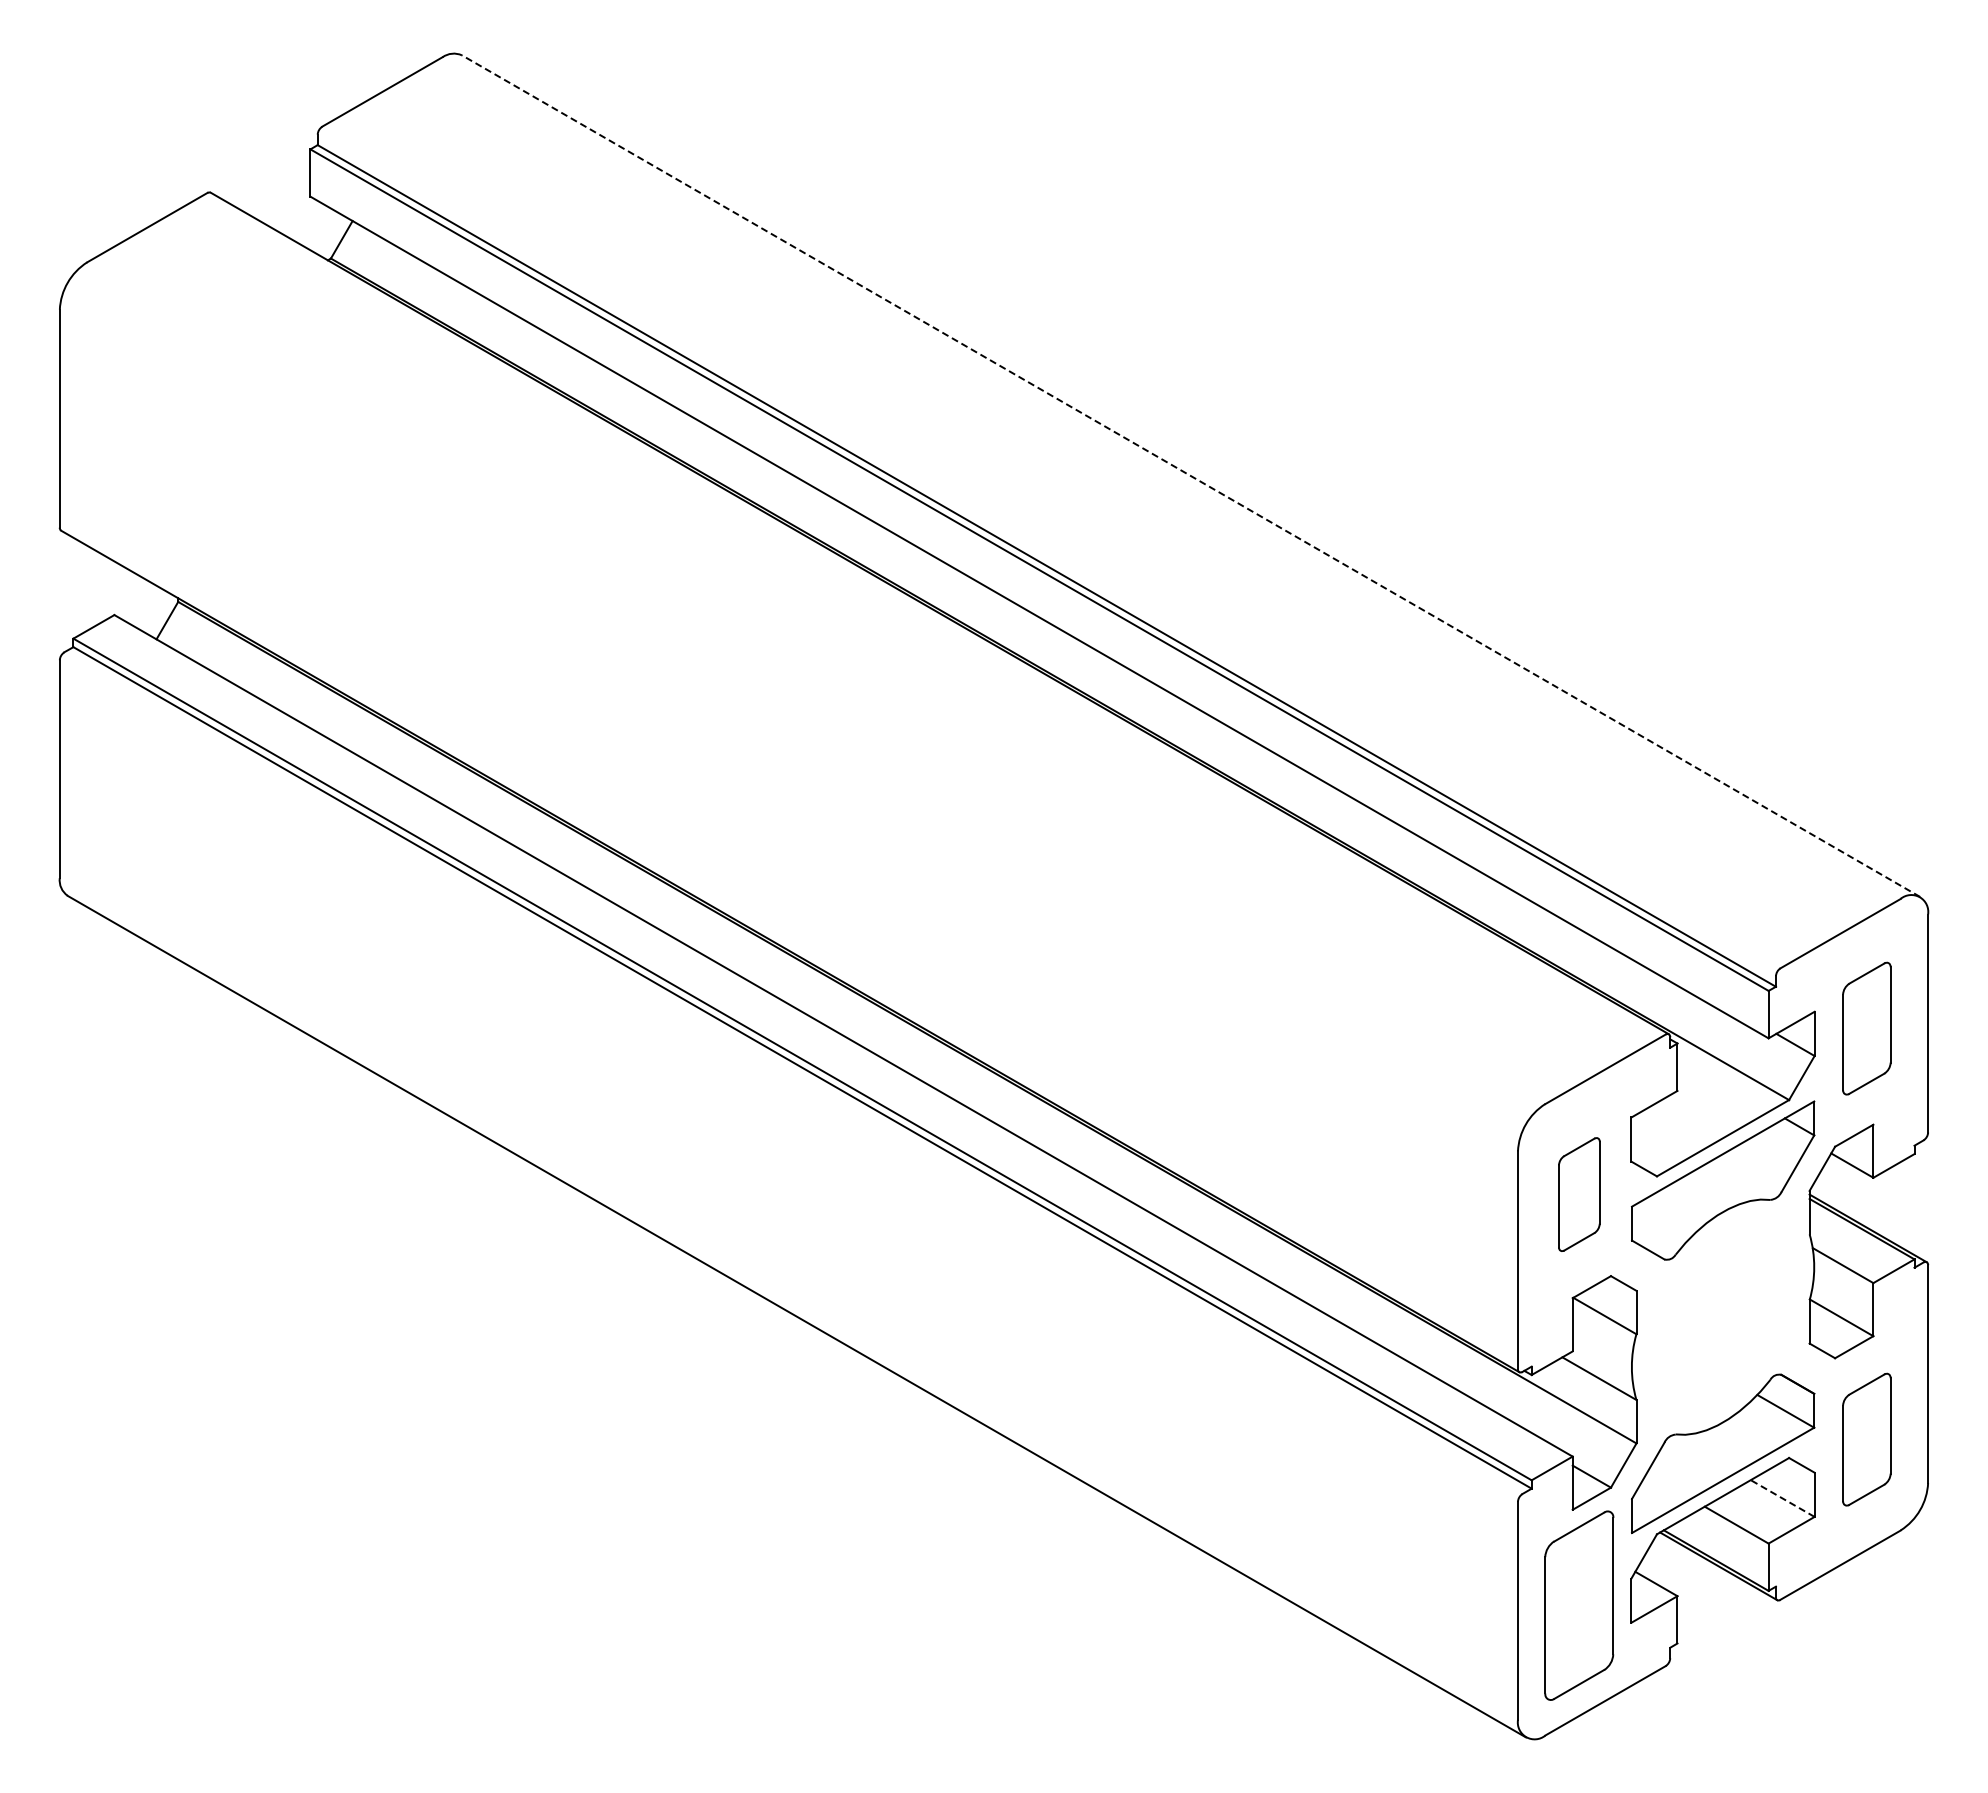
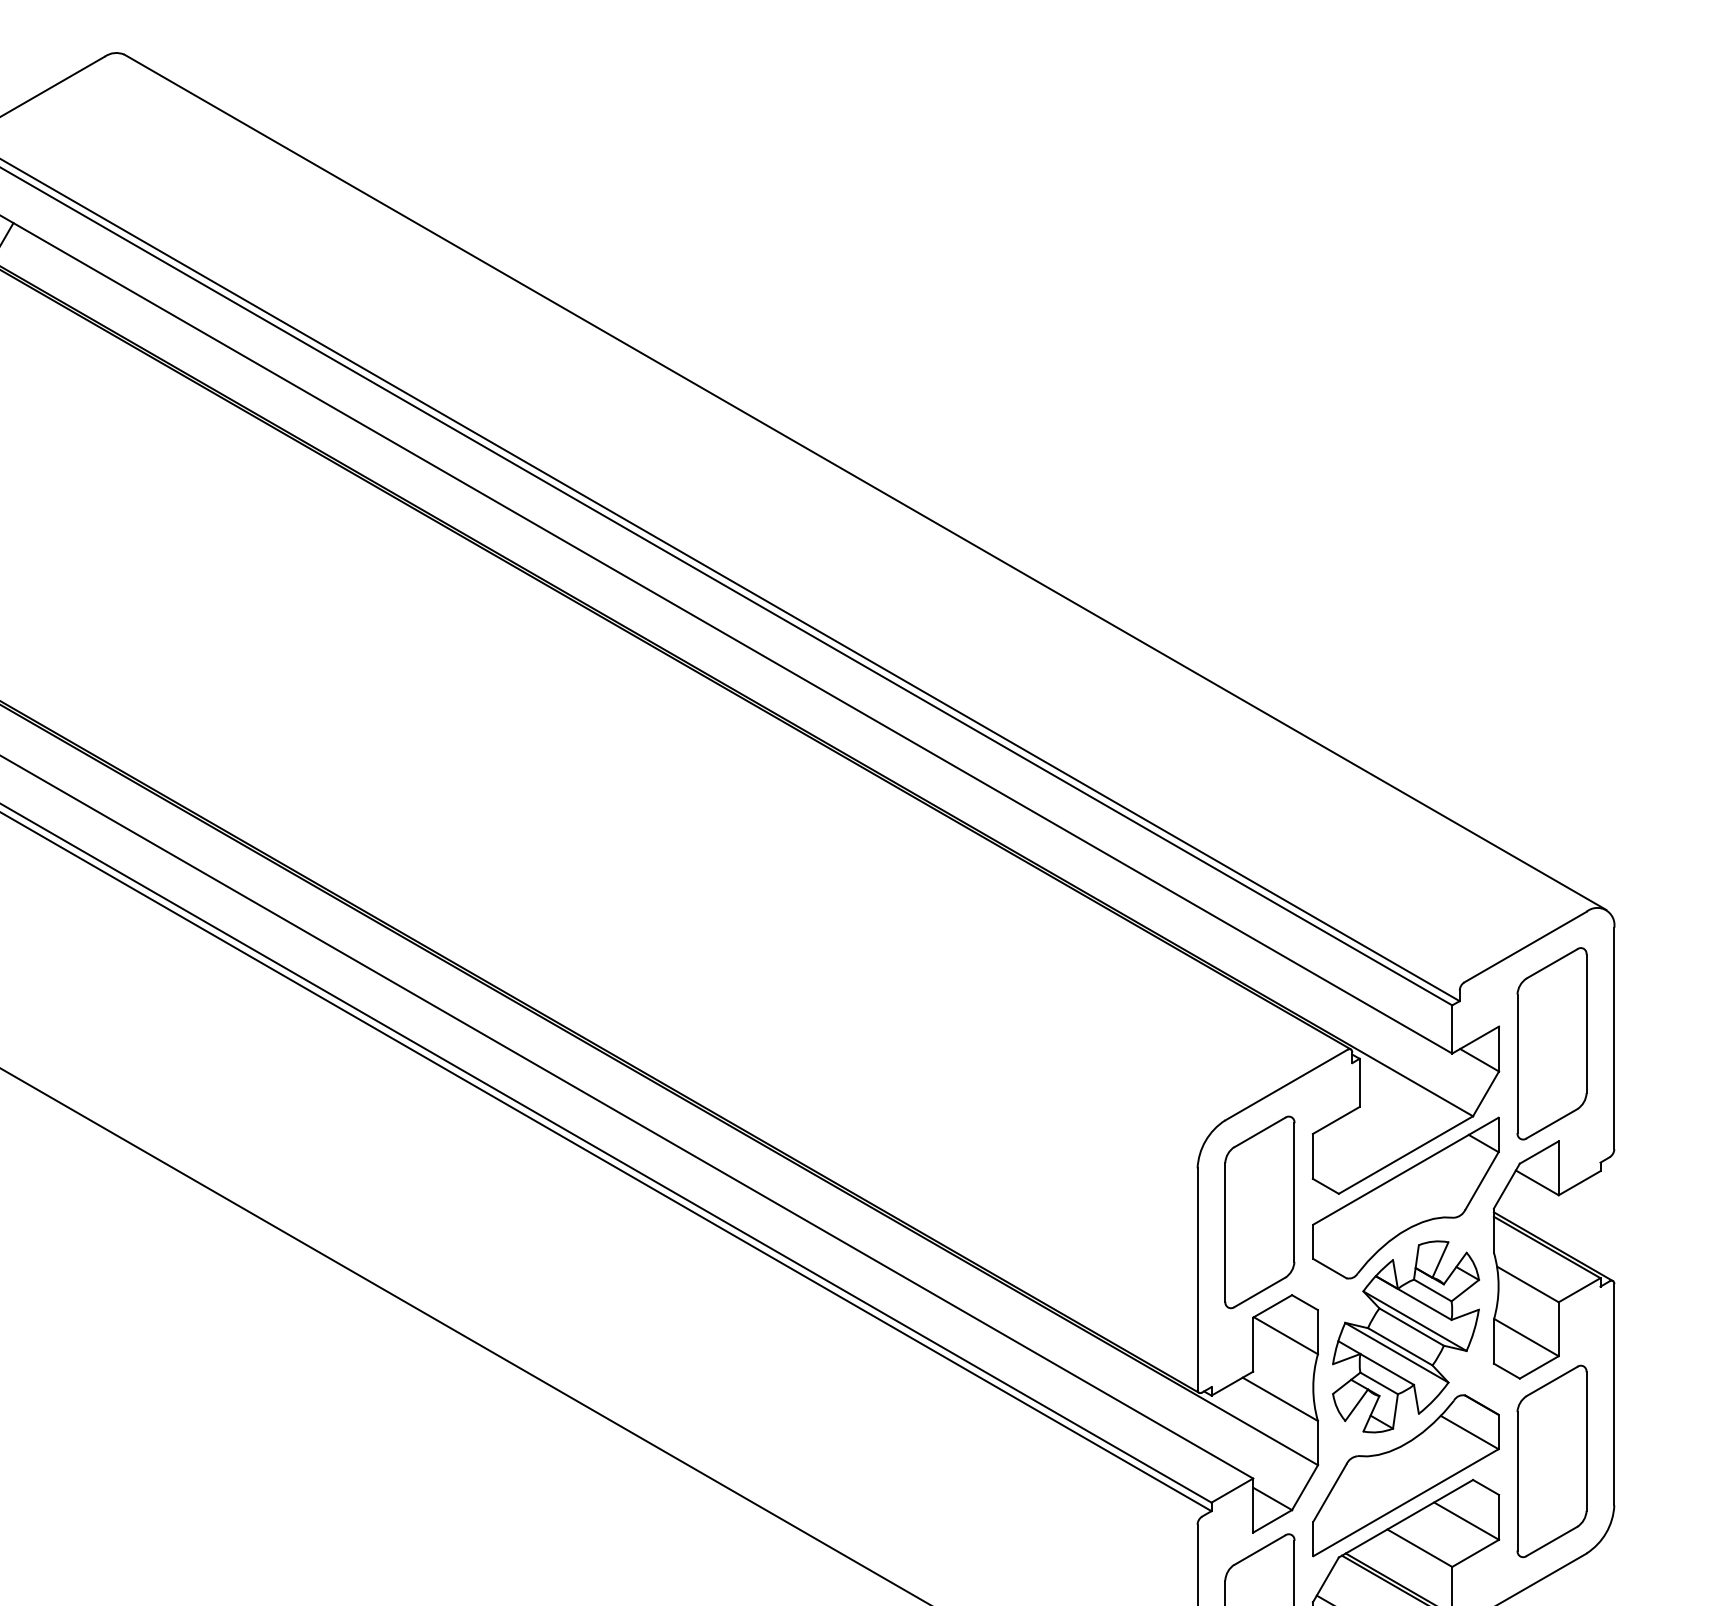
line: (1191, 476) -> (865, 482), dashed -> solid
part: (1866, 1028) -> (1551, 1043), size x1.43
part: (1579, 1194) -> (1260, 1212), size x1.67
part: (1722, 1317) -> (1405, 1337), added
part: (1866, 1439) -> (1551, 1461), size x1.43
line: (1782, 1498) -> (1466, 1521), dashed -> solid

